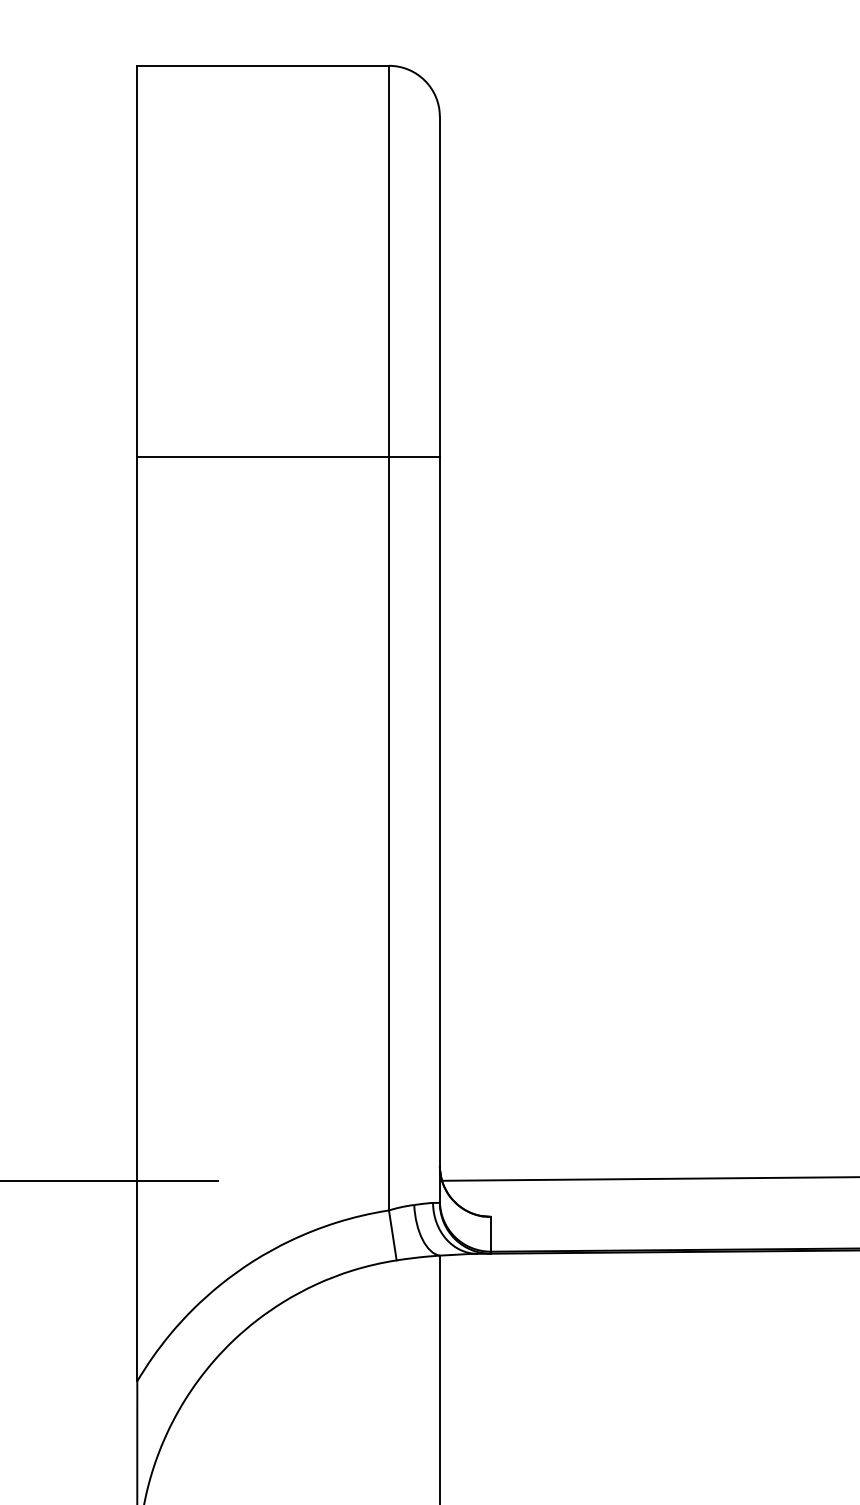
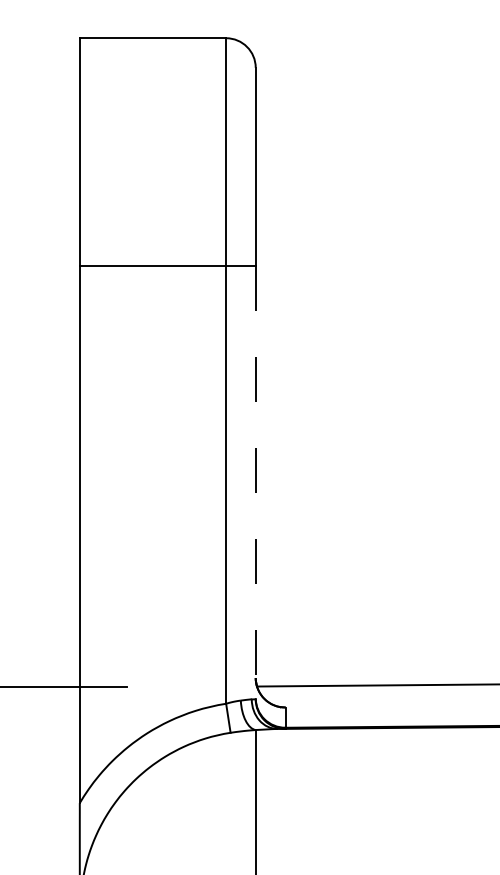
line: (439, 829) -> (255, 482), solid -> dashed

